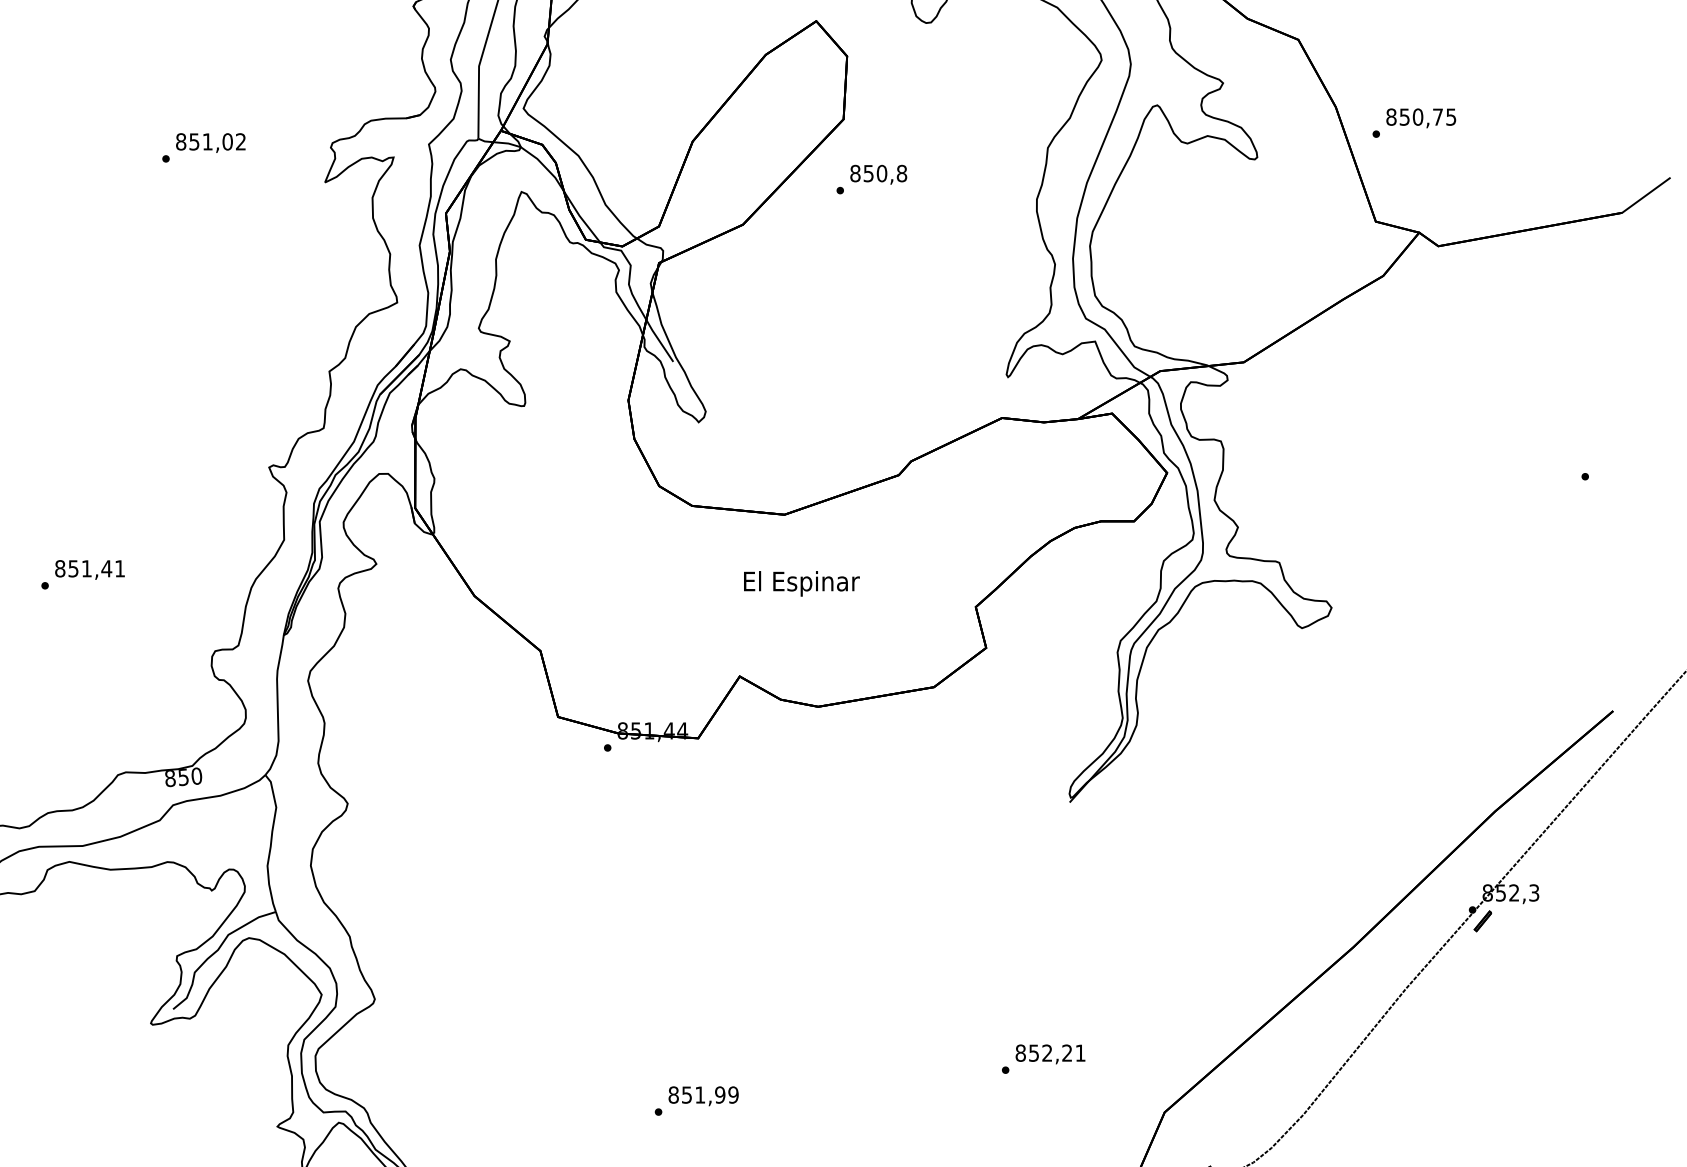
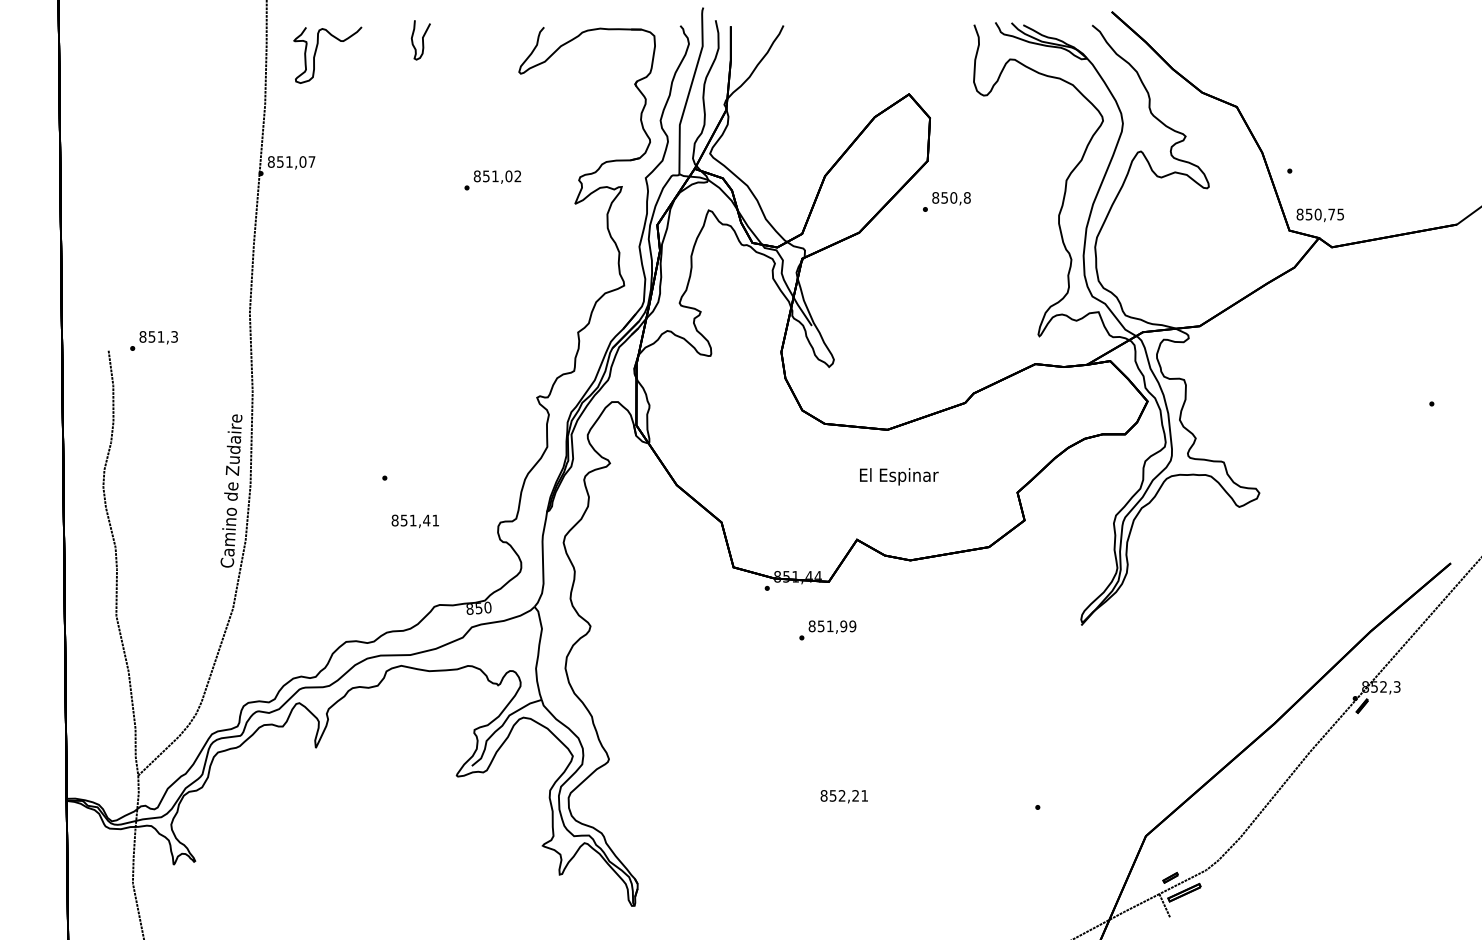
text: (1419, 118) -> (1319, 215), moved
text: (88, 570) -> (414, 521), moved
text: (1049, 1054) -> (843, 796), moved
text: (696, 1101) -> (827, 630), moved

